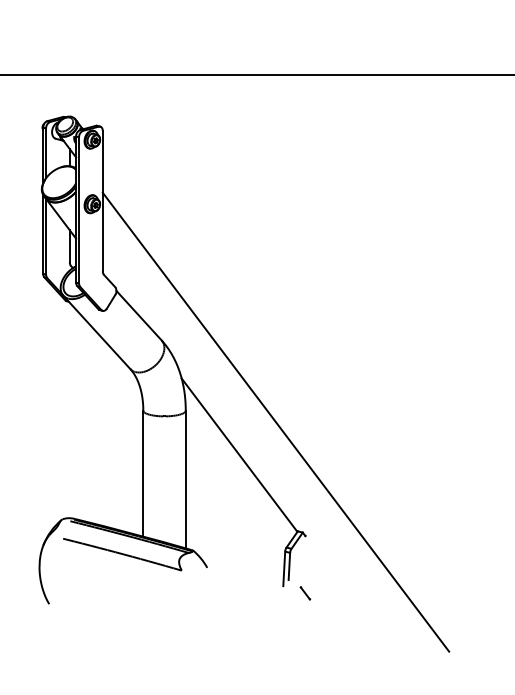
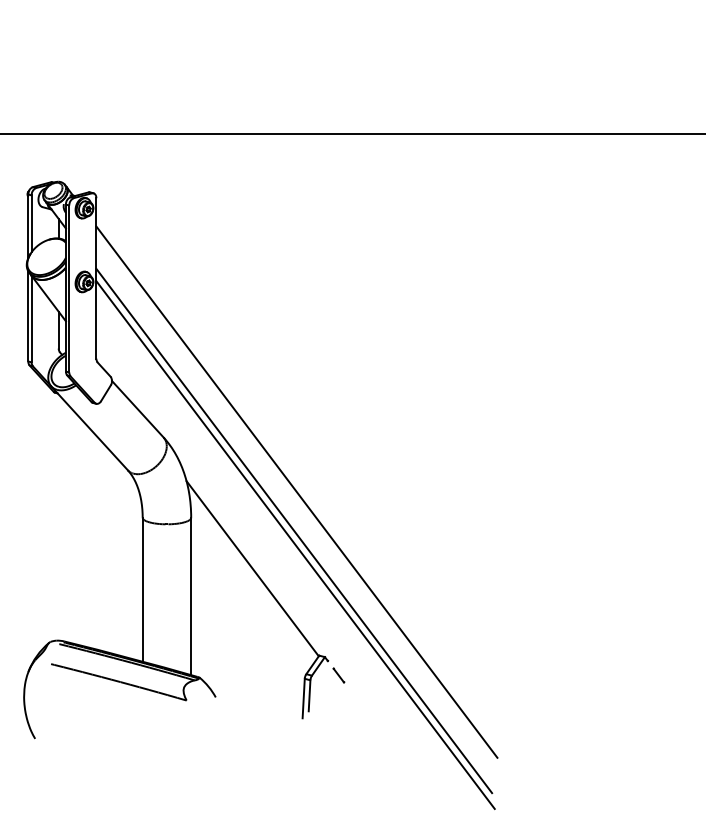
line: (277, 387) -> (296, 491), added
line: (277, 434) -> (295, 544), added
line: (305, 593) -> (338, 675), moved

